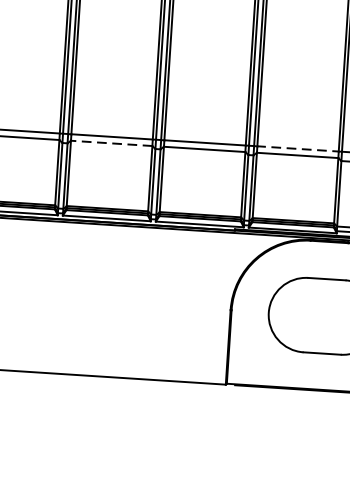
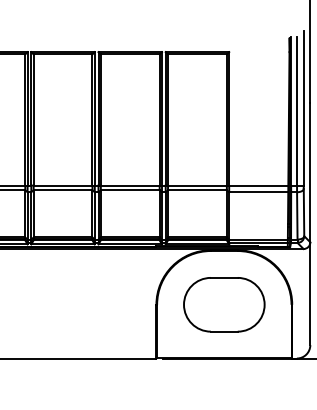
line: (110, 143) -> (62, 190), dashed -> solid
line: (299, 148) -> (198, 185), dashed -> solid

